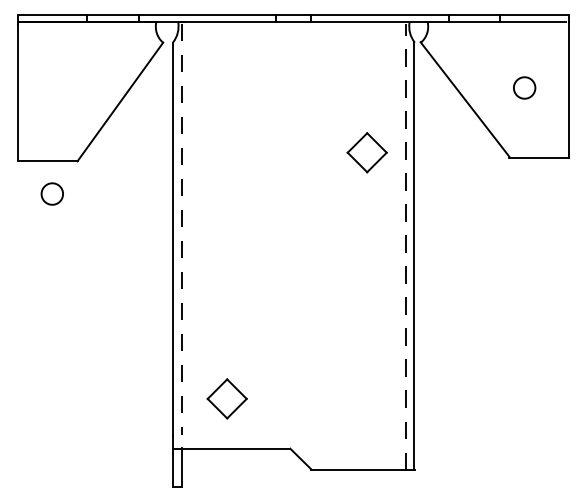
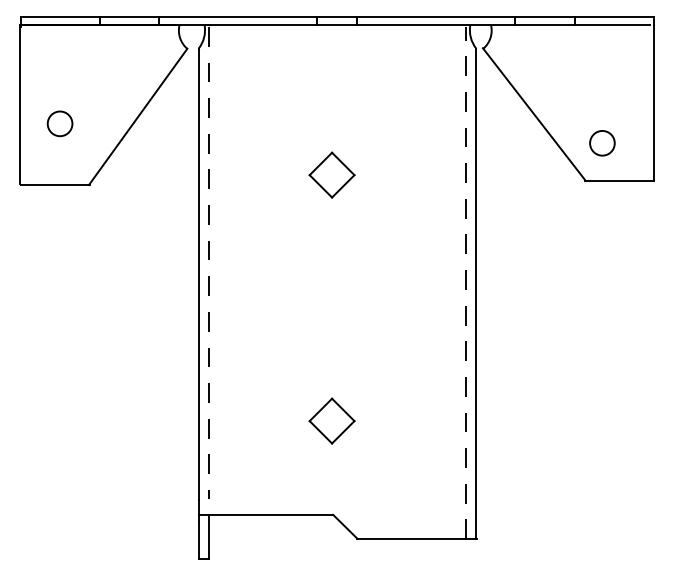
part: (524, 87) -> (602, 142), moved
part: (366, 152) -> (331, 174), moved
circle: (51, 193) -> (59, 123), moved
part: (226, 398) -> (331, 420), moved

